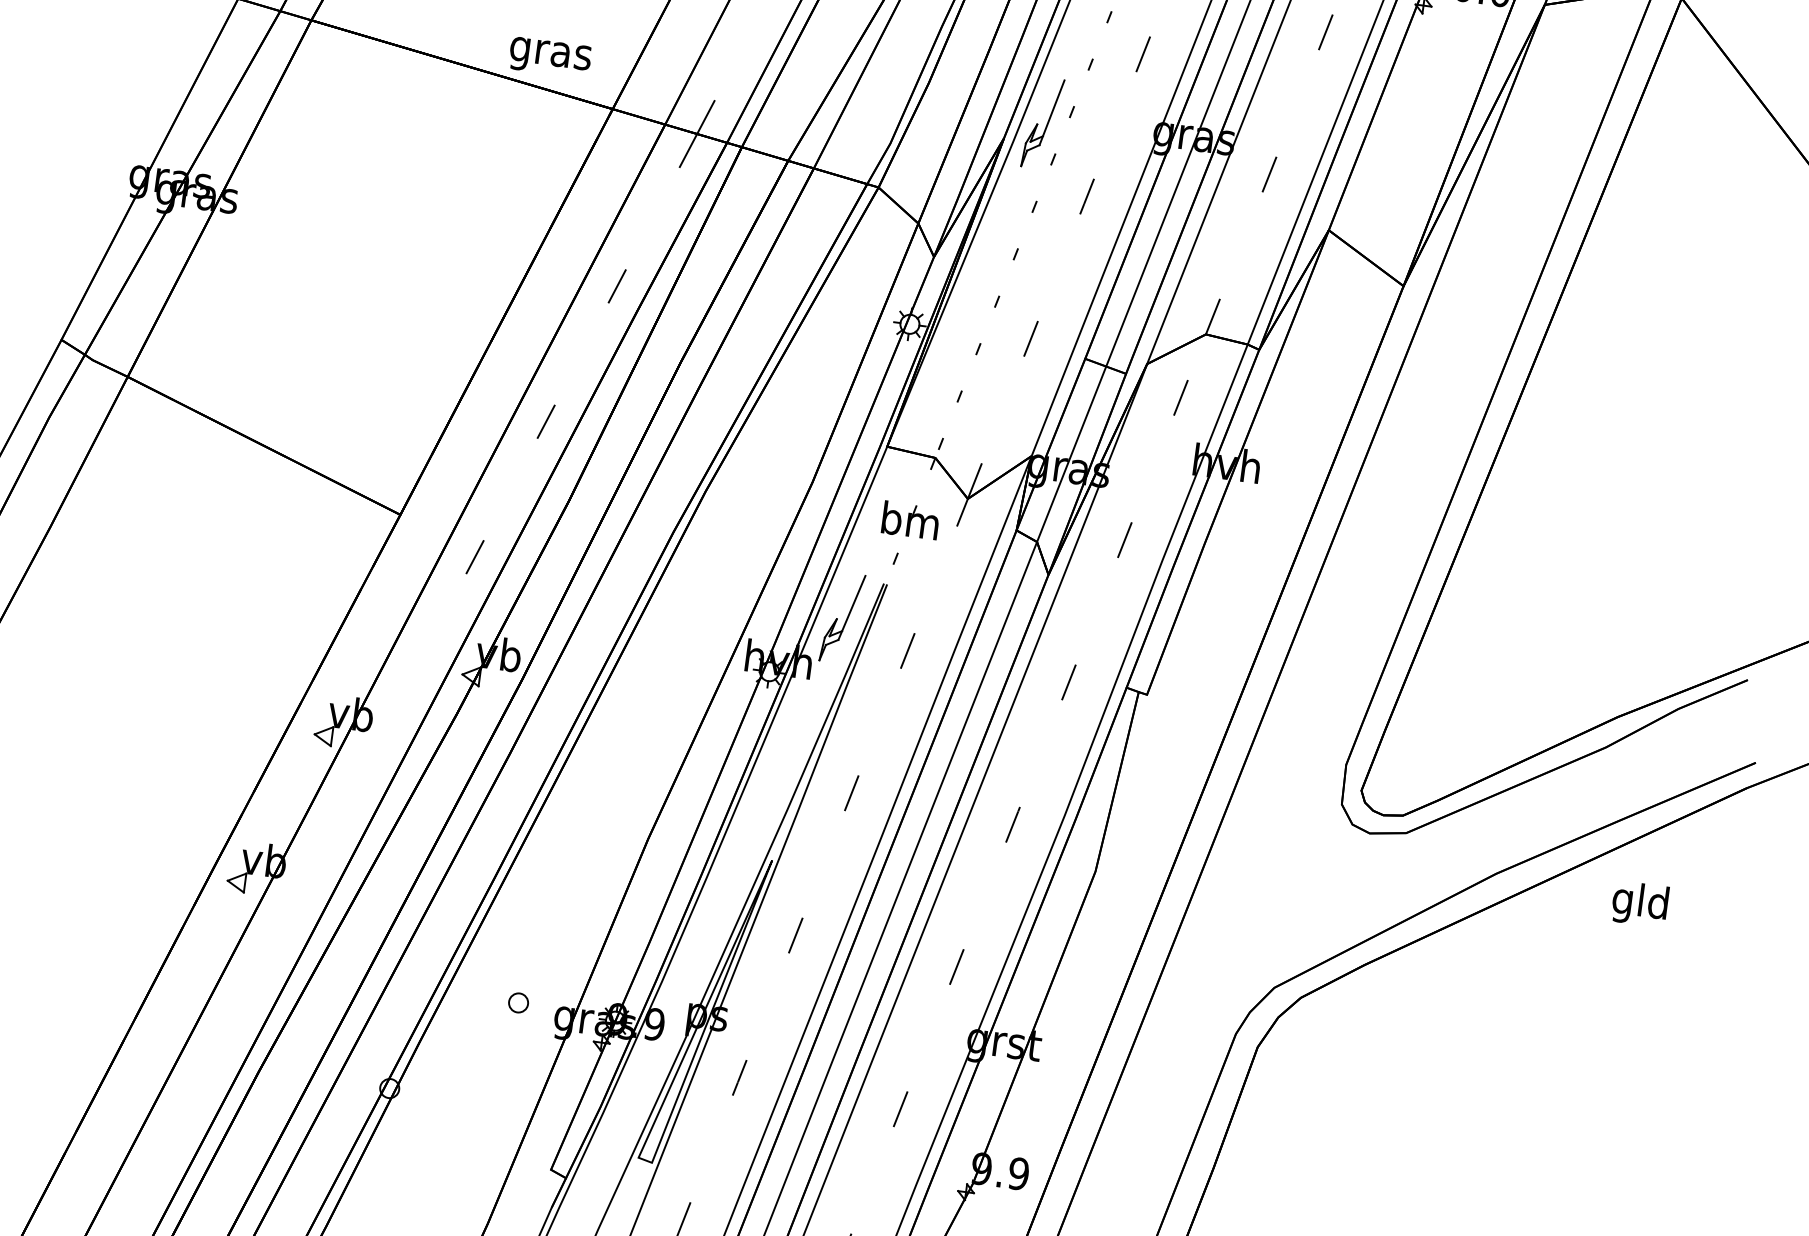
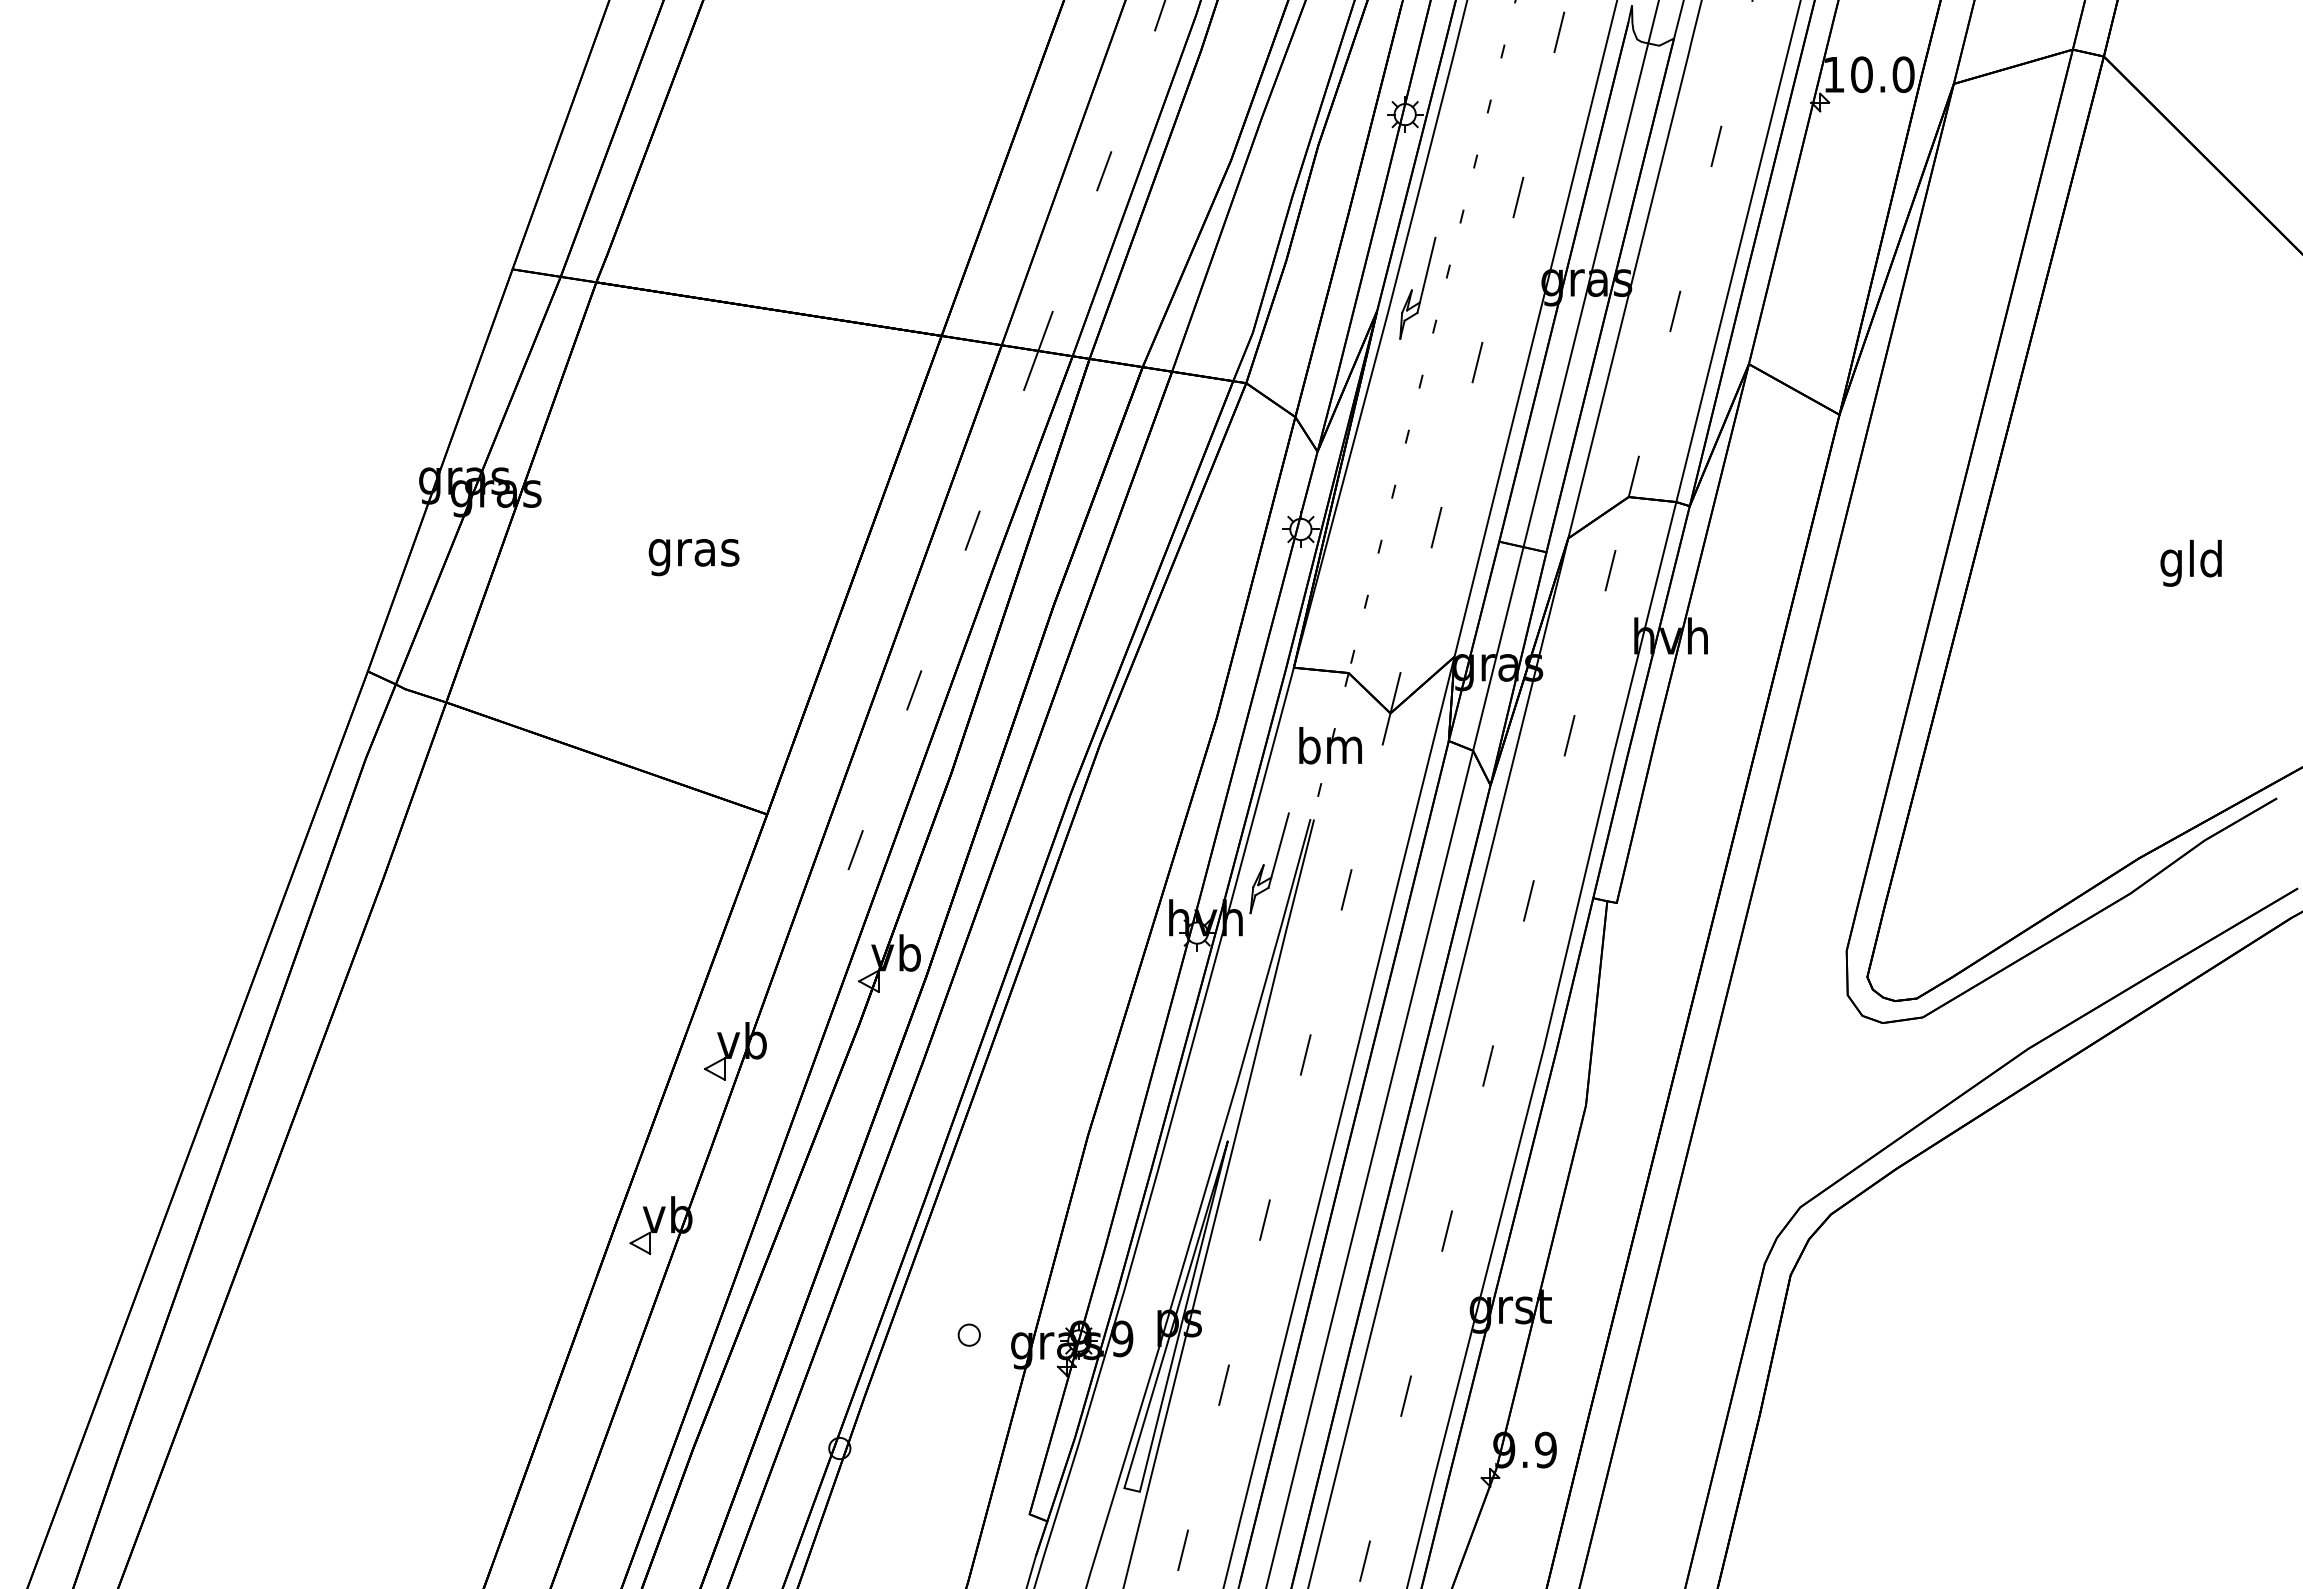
text: (549, 57) -> (693, 557), moved
text: (1639, 903) -> (2190, 562), moved

